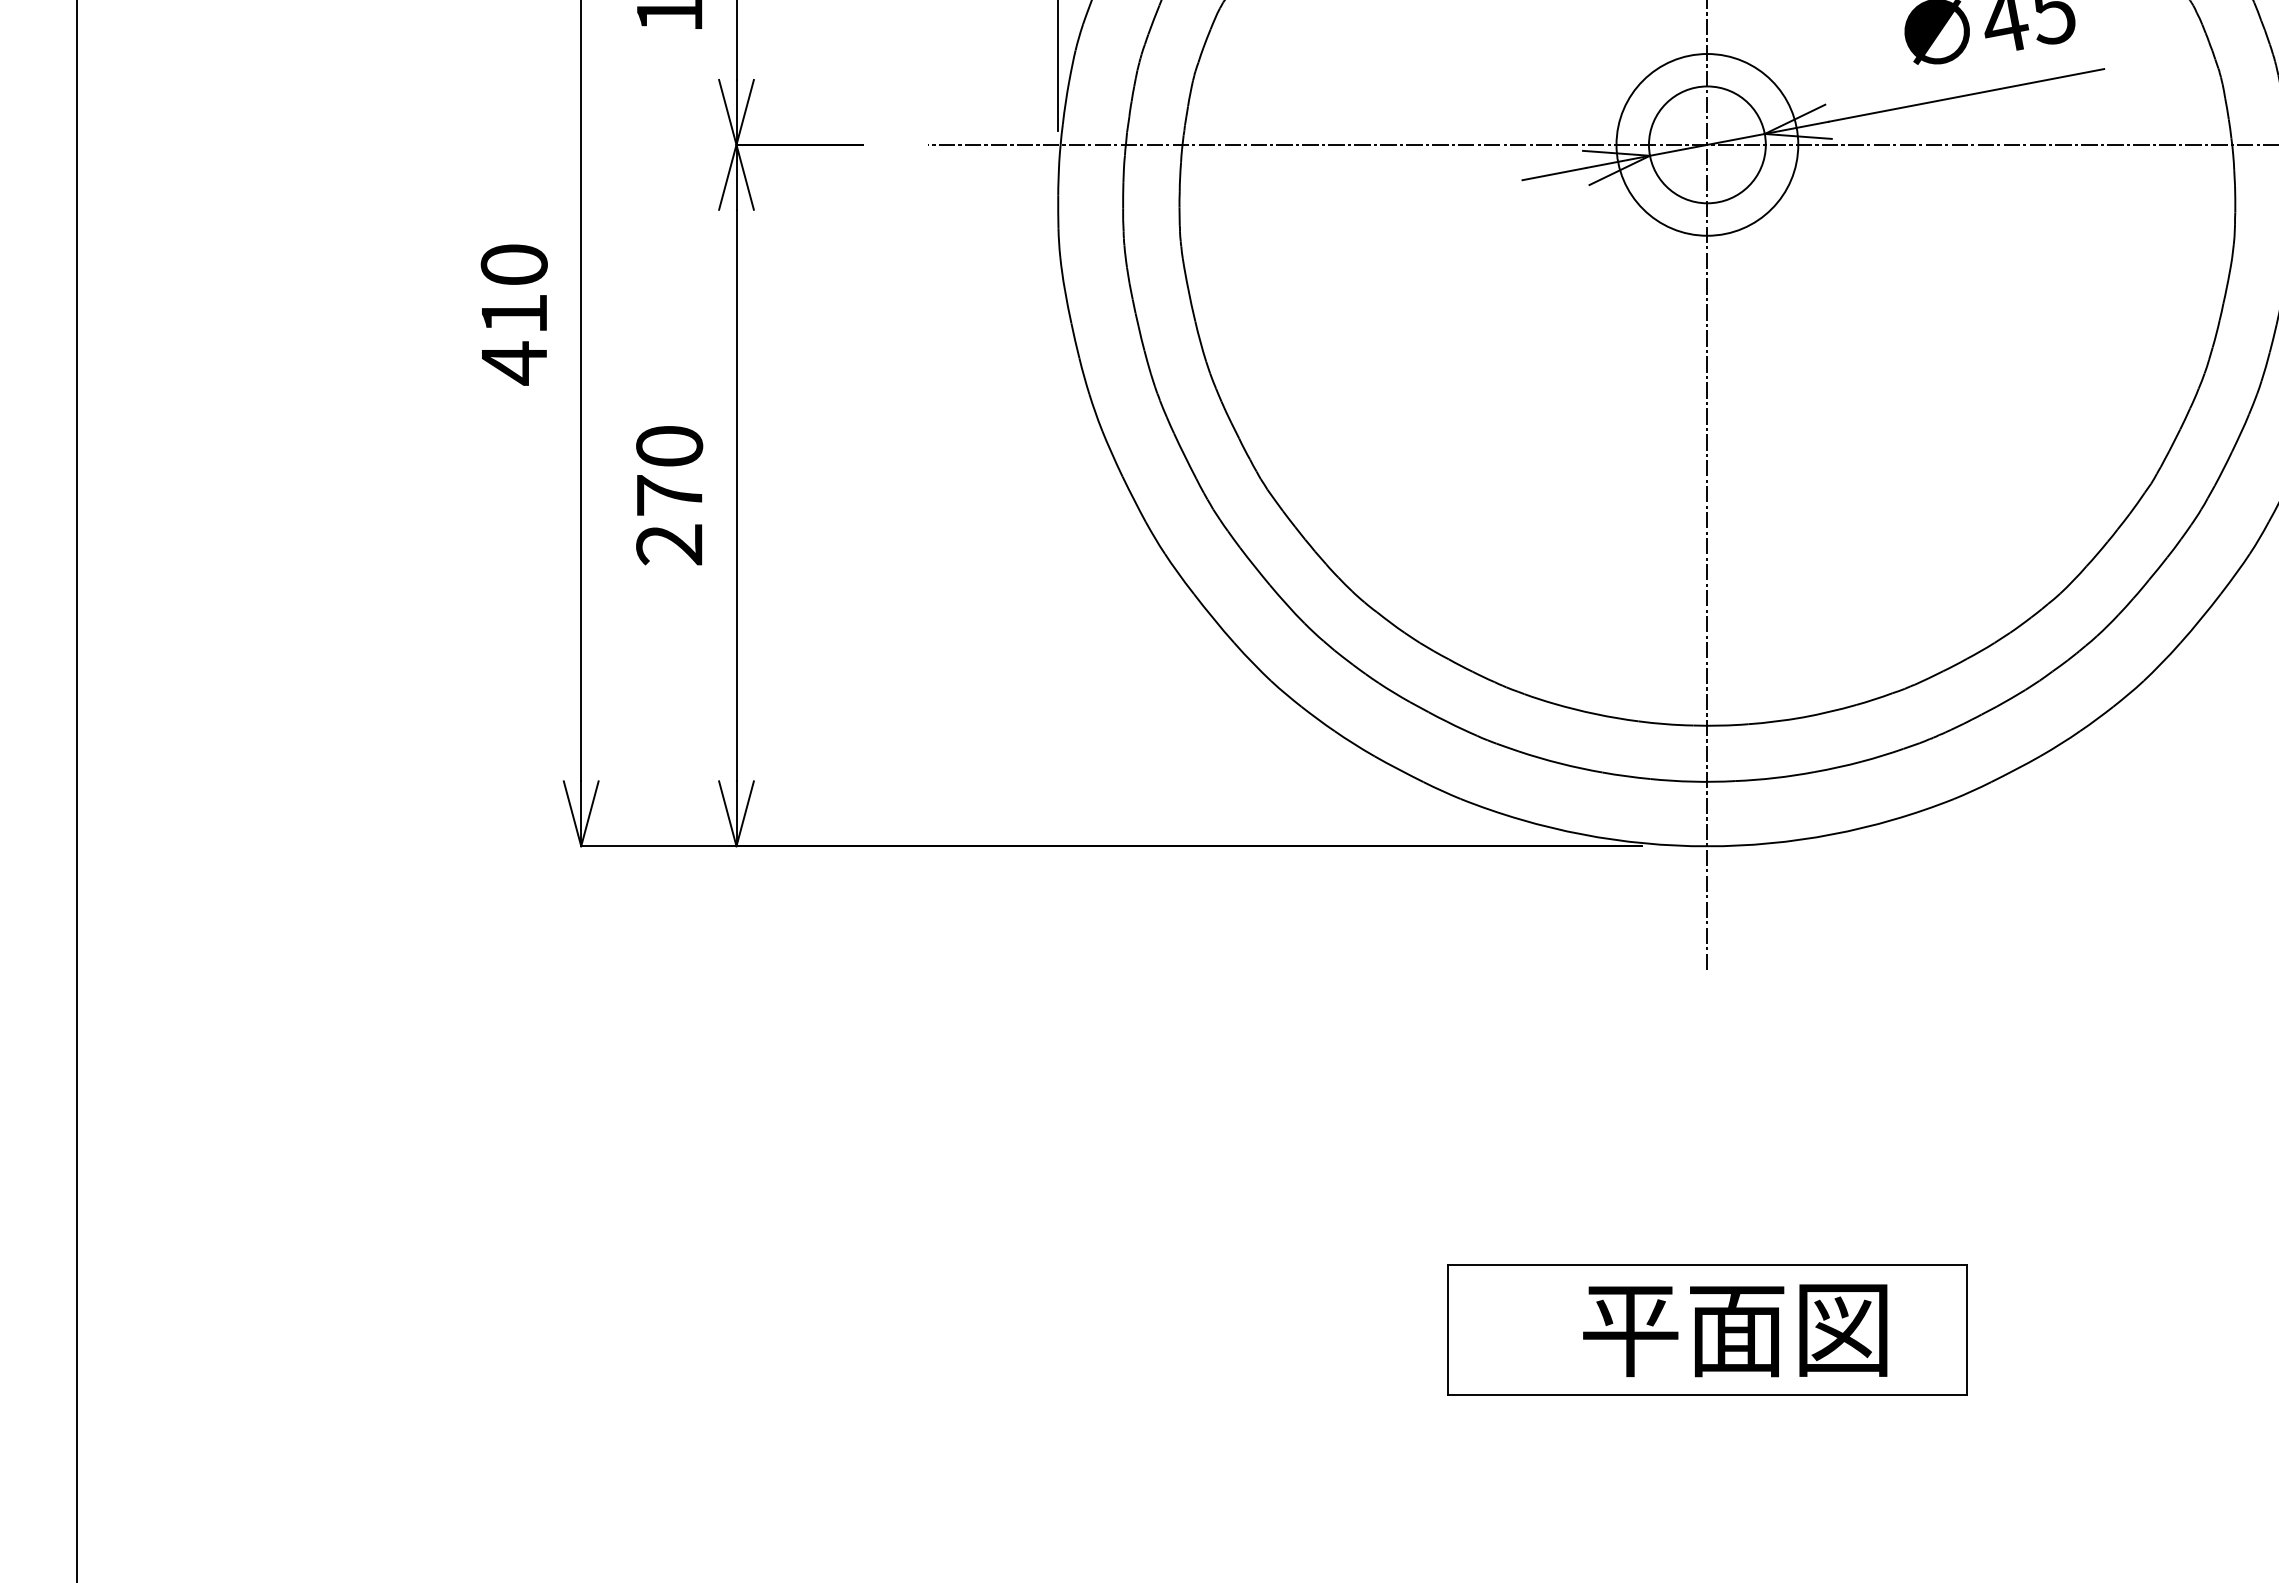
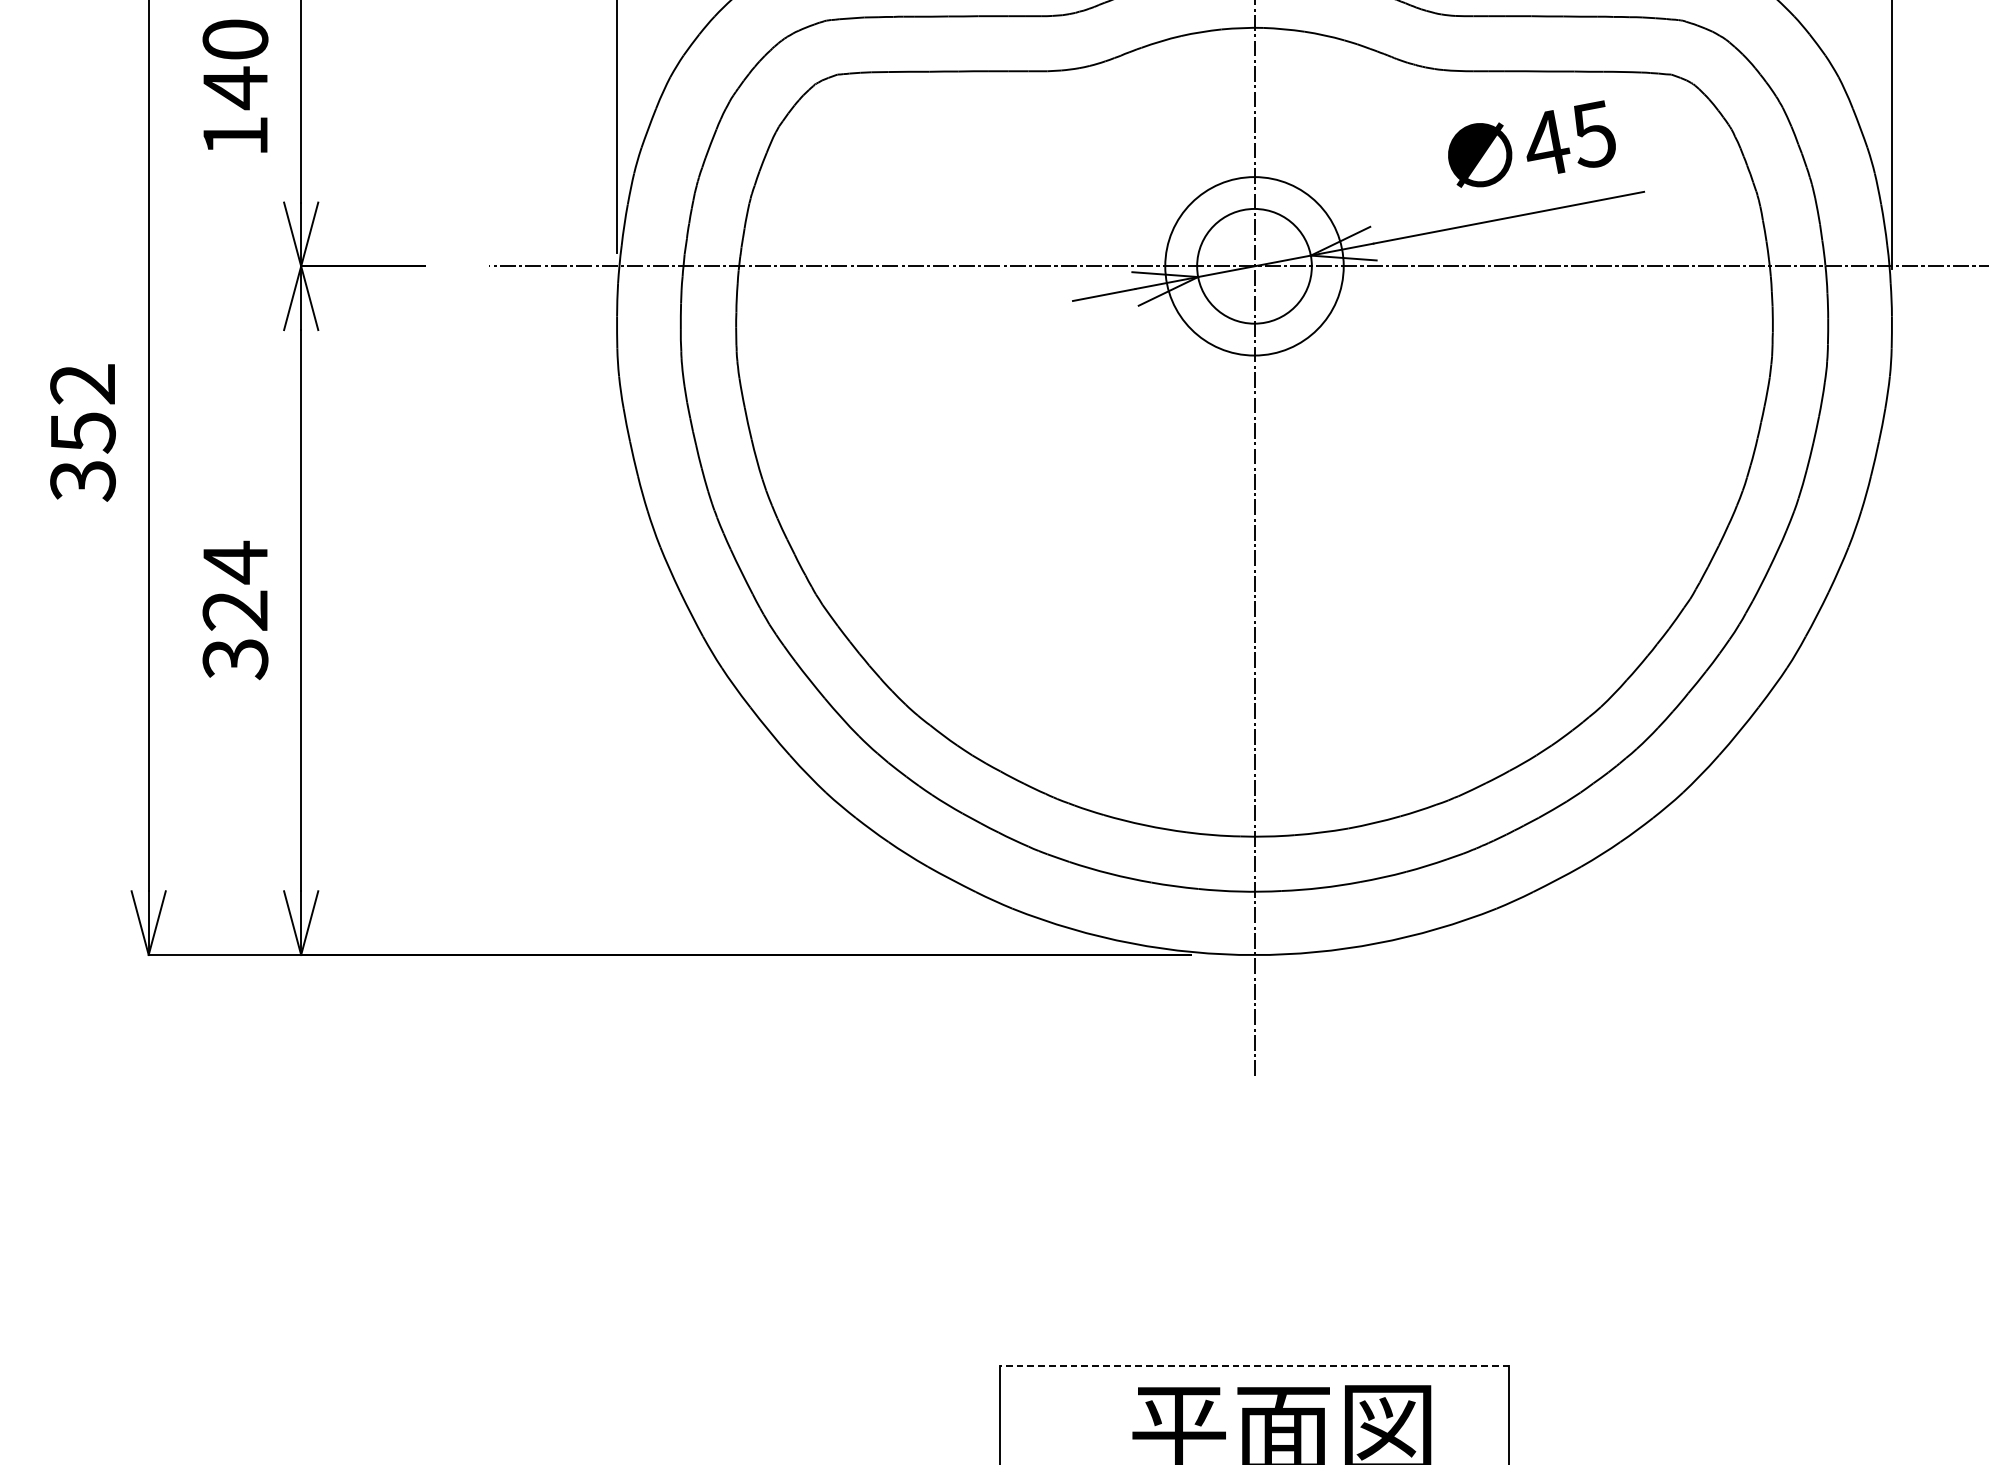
text: (513, 314) -> (82, 432), 410 -> 352
text: (669, 495) -> (235, 610), 270 -> 324
line: (1707, 1264) -> (1254, 1365), solid -> dashed

